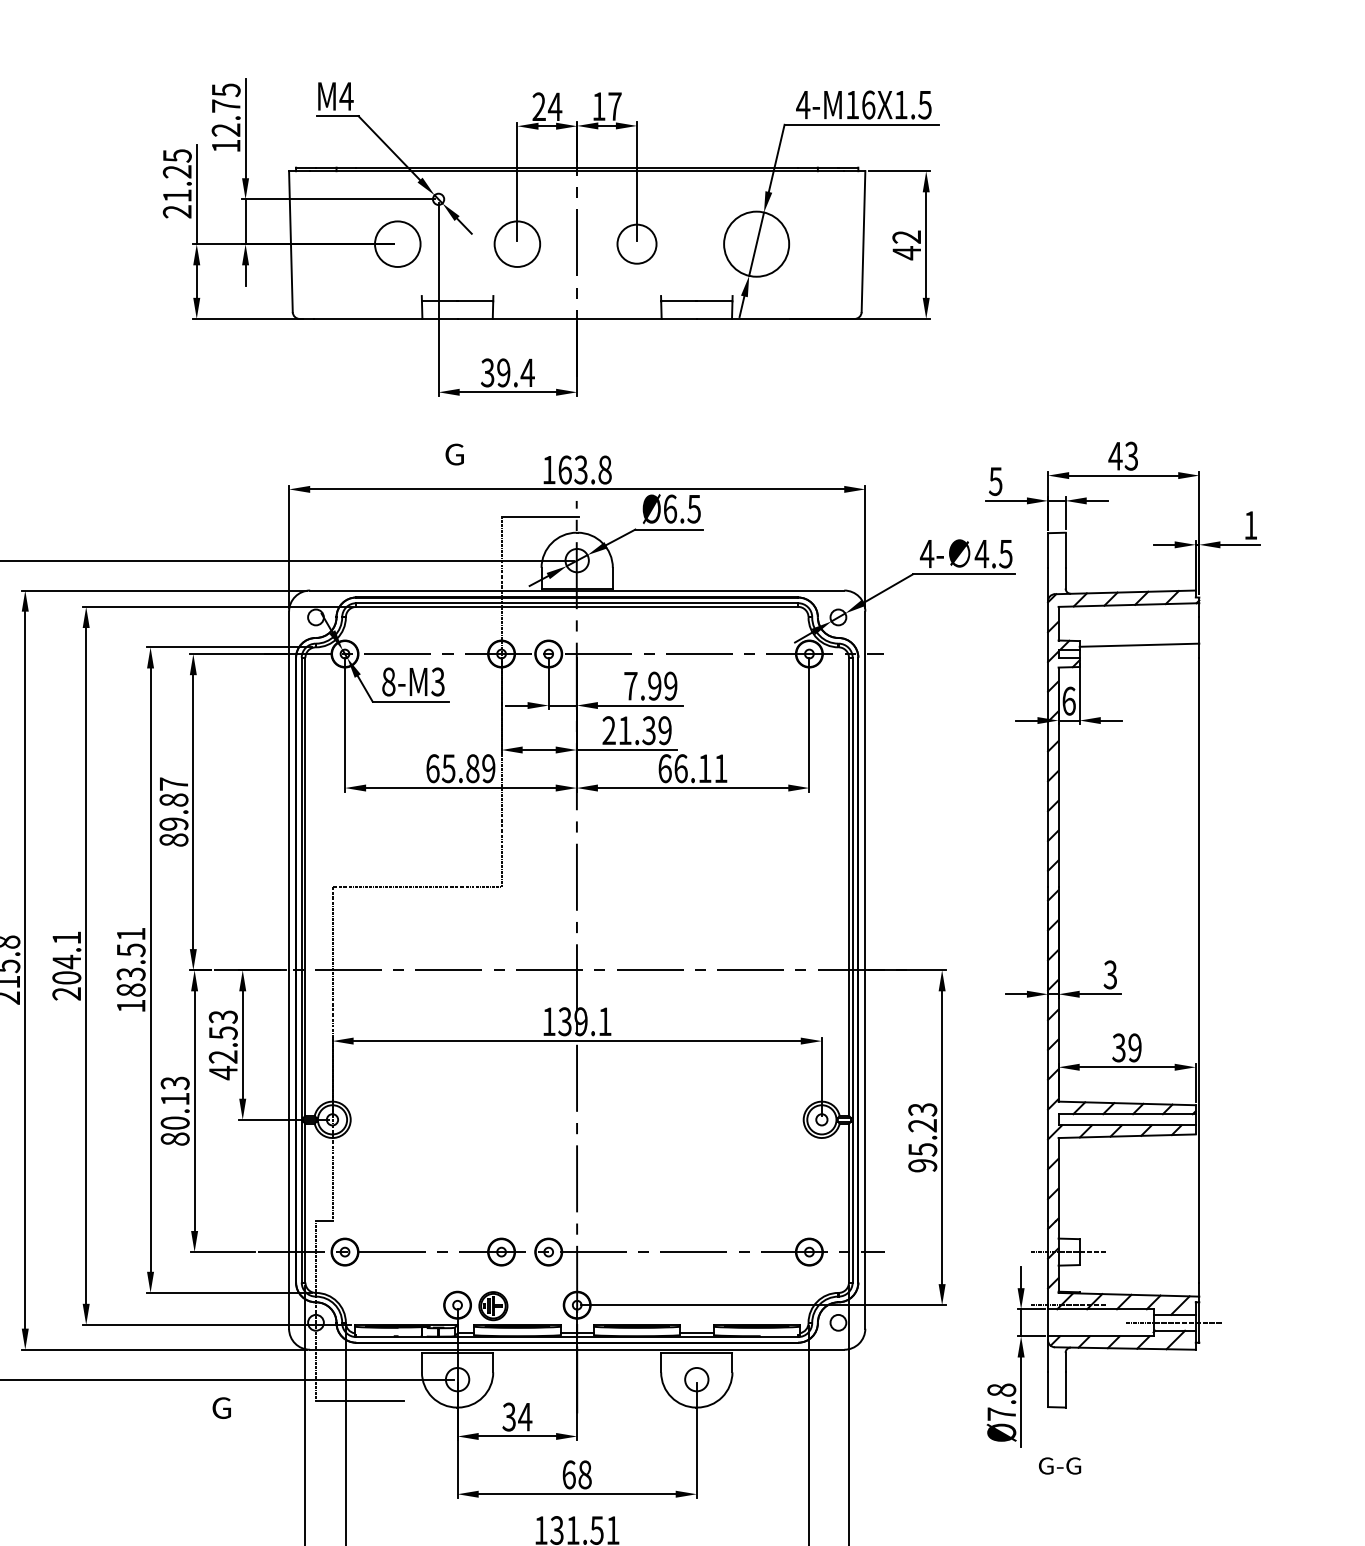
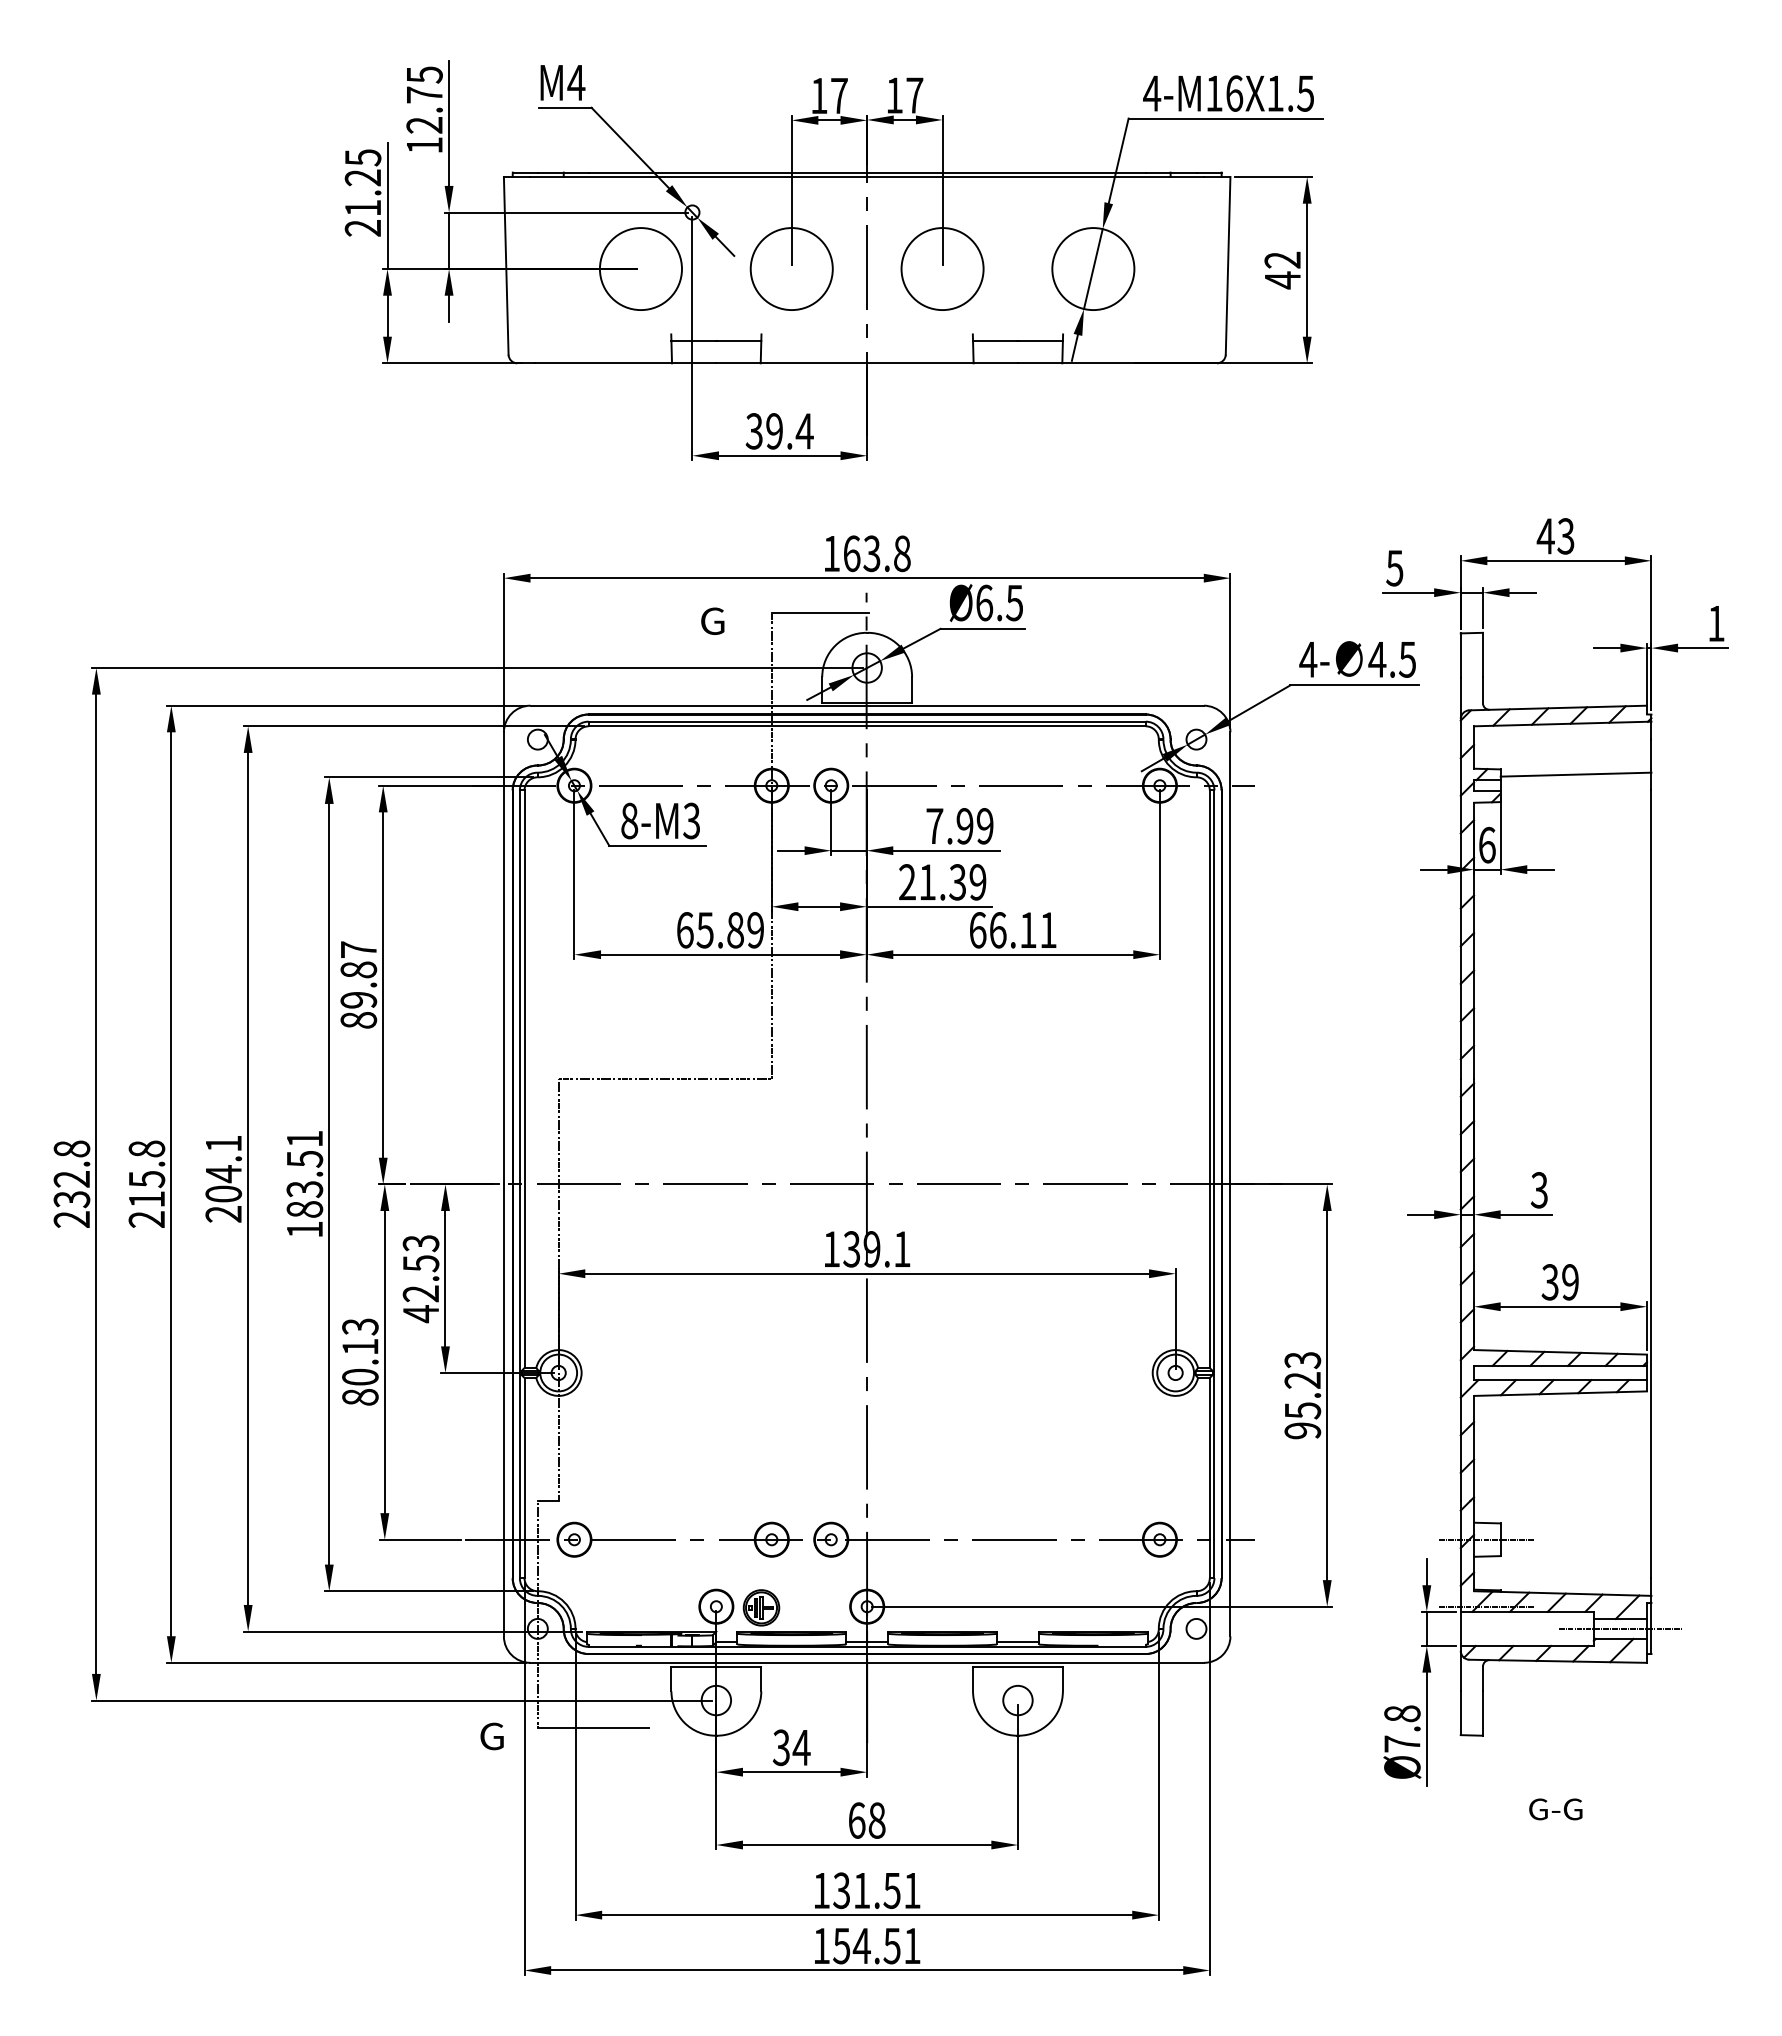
text: (547, 106) -> (829, 95), 24 -> 17
circle: (397, 244) -> (640, 269), size x1.43
circle: (517, 244) -> (791, 269), size x1.43
circle: (636, 244) -> (942, 269), size x1.67
text: (454, 453) -> (712, 620), moved
text: (221, 1408) -> (491, 1736), moved
text: (1059, 1466) -> (1555, 1809), moved

